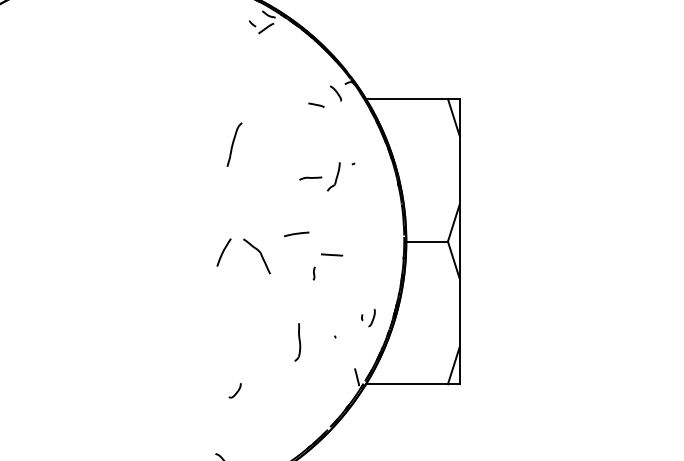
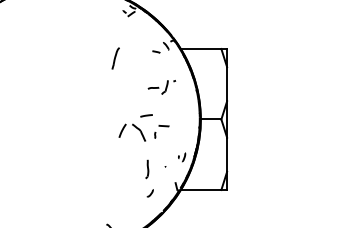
line: (233, 144) -> (115, 58), moved
part: (243, 255) -> (132, 132), moved
curve: (235, 391) -> (150, 193), moved

